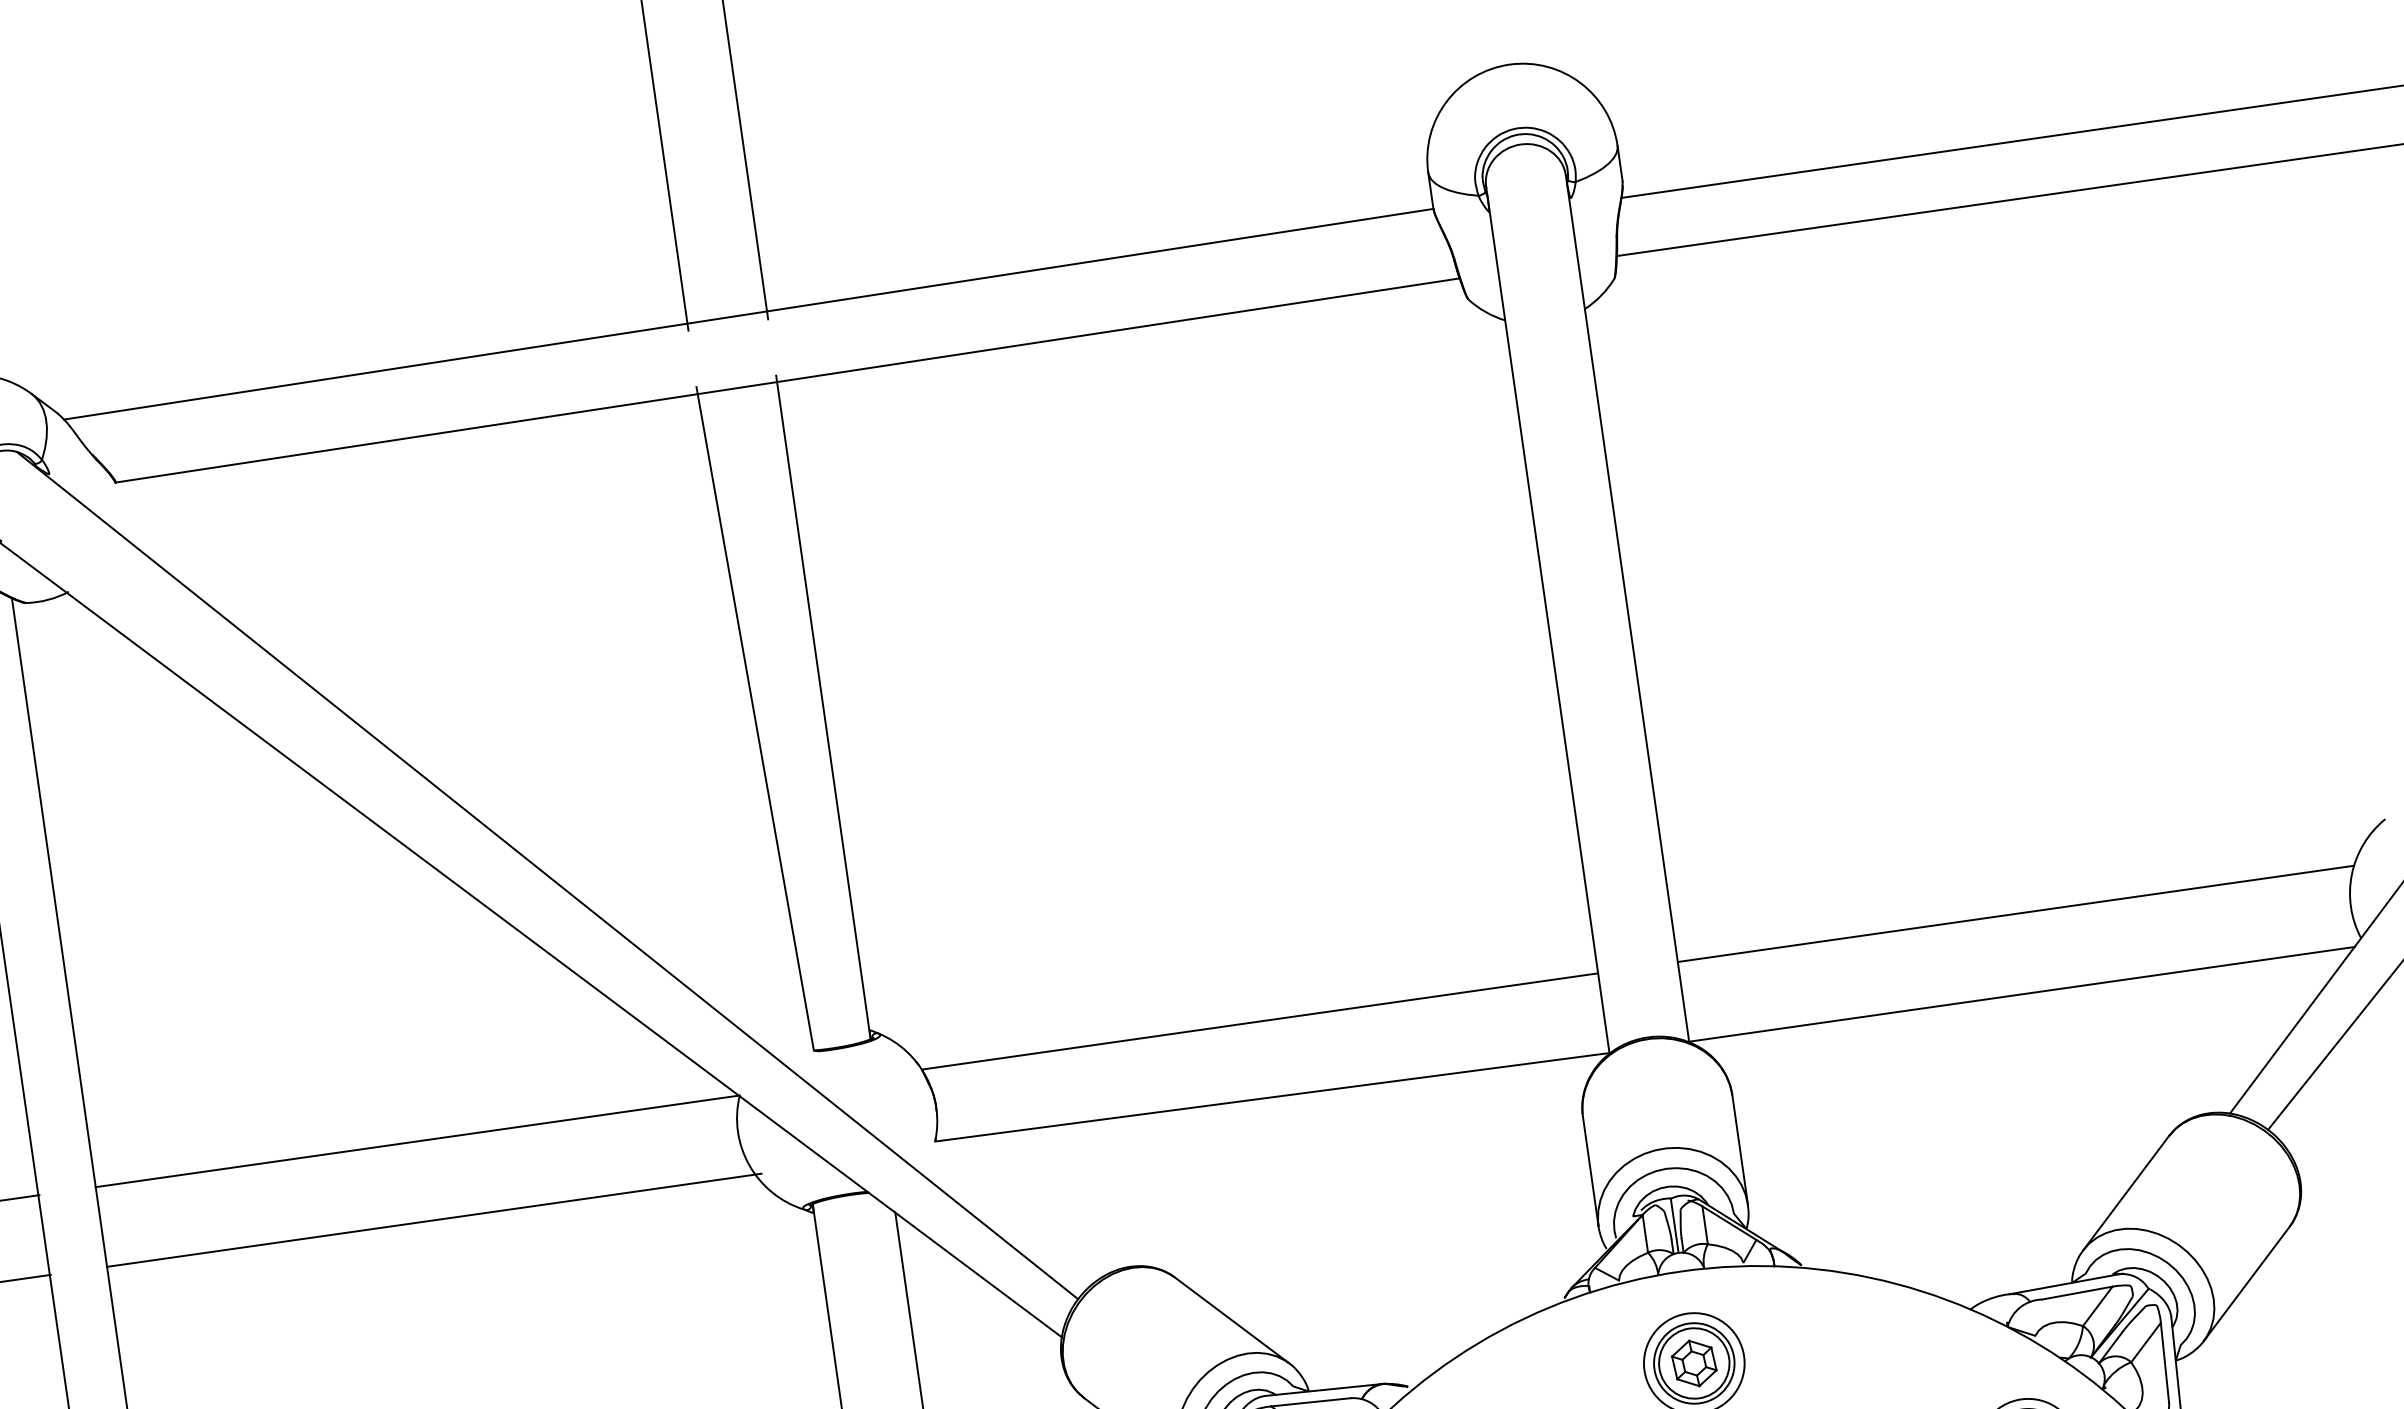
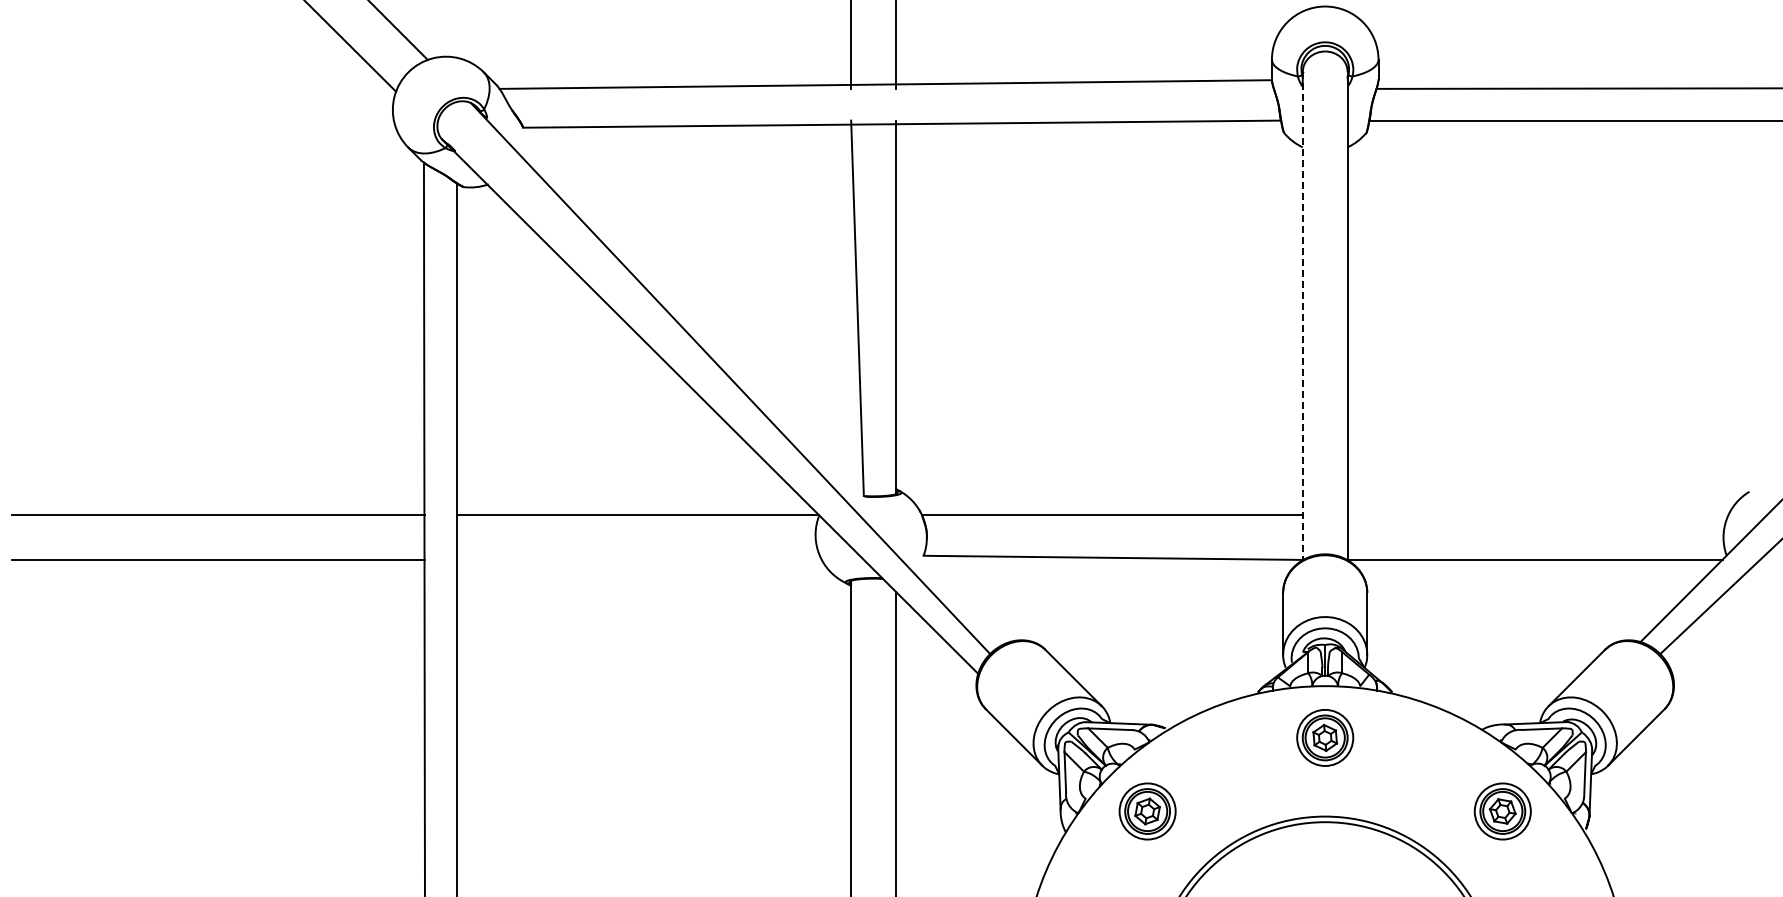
line: (1547, 620) -> (1302, 316), solid -> dashed
line: (2015, 914) -> (1537, 515), removed
line: (433, 1219) -> (640, 559), removed

